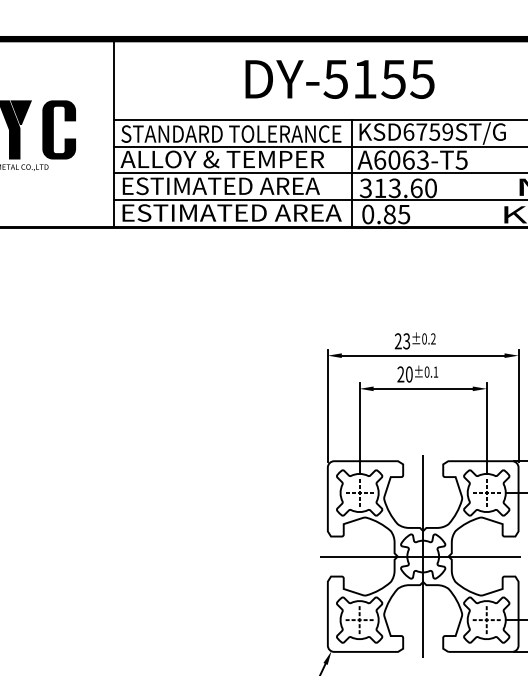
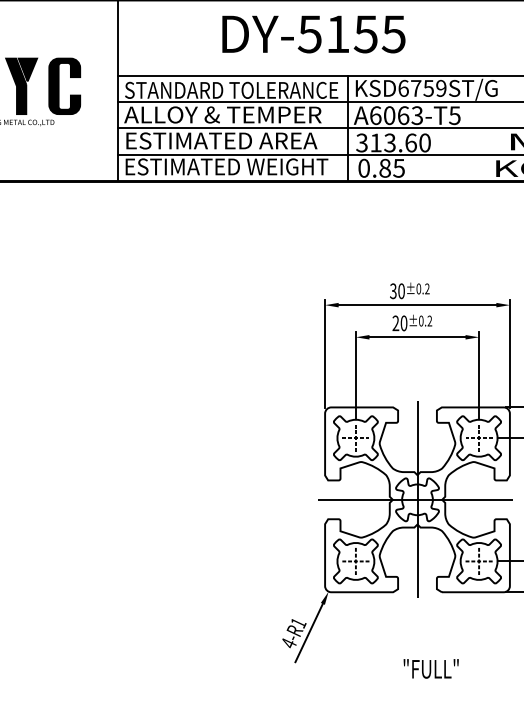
text: (339, 79) -> (313, 34), moved
text: (231, 212) -> (231, 166), ESTIMATED AREA -> ESTIMATED WEIGHT
text: (402, 341) -> (397, 291), 23 -> 30
text: (435, 371) -> (429, 320), ±0.1 -> ±0.2

